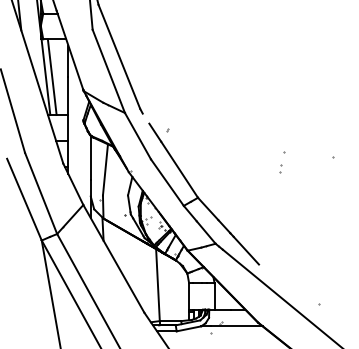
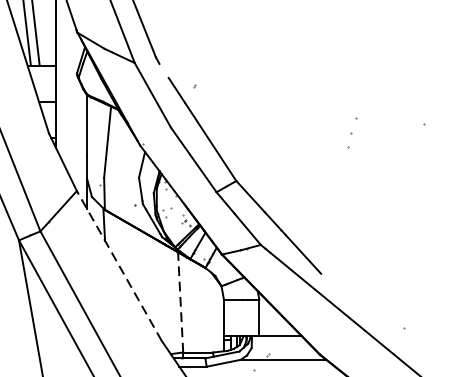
part: (280, 168) -> (351, 140), size x1.6
line: (113, 258) -> (118, 265), solid -> dashed
line: (157, 284) -> (179, 301), solid -> dashed

